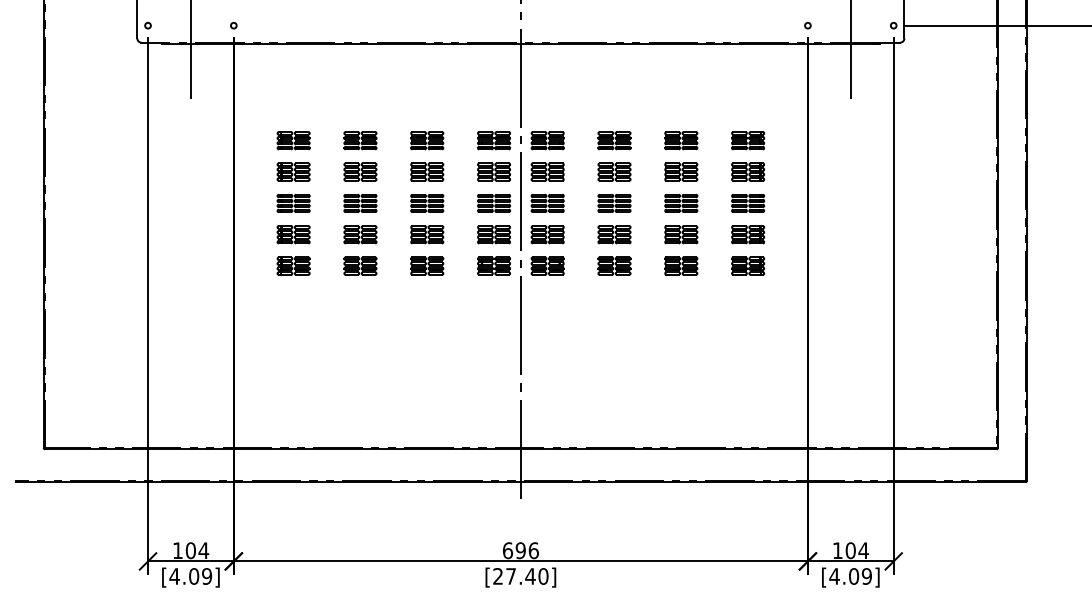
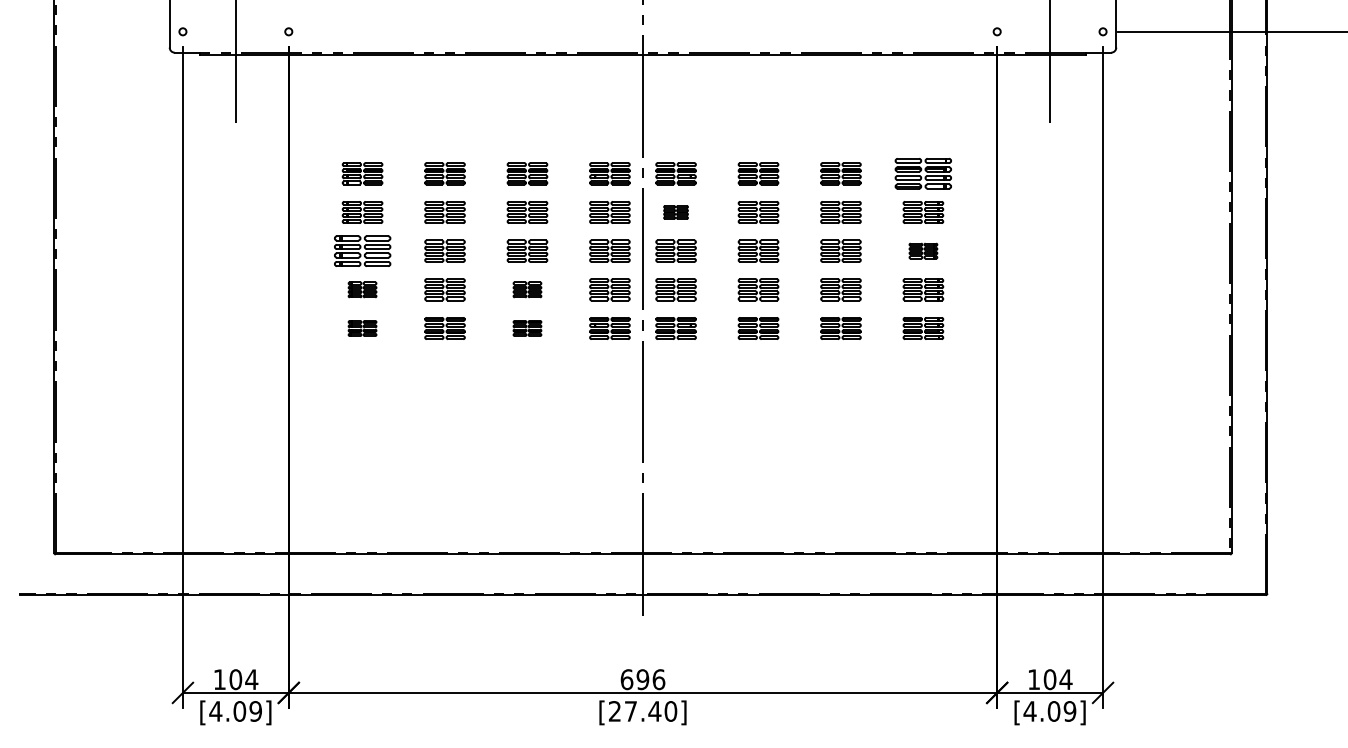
part: (748, 140) -> (923, 173), size x1.4
part: (547, 172) -> (675, 212), size x0.6
part: (293, 202) -> (362, 250), size x1.4
part: (748, 202) -> (923, 250), size x0.7
part: (293, 234) -> (362, 289), size x0.7
part: (427, 234) -> (527, 289), size x0.7
part: (293, 266) -> (362, 328), size x0.7
part: (427, 266) -> (527, 328), size x0.7

